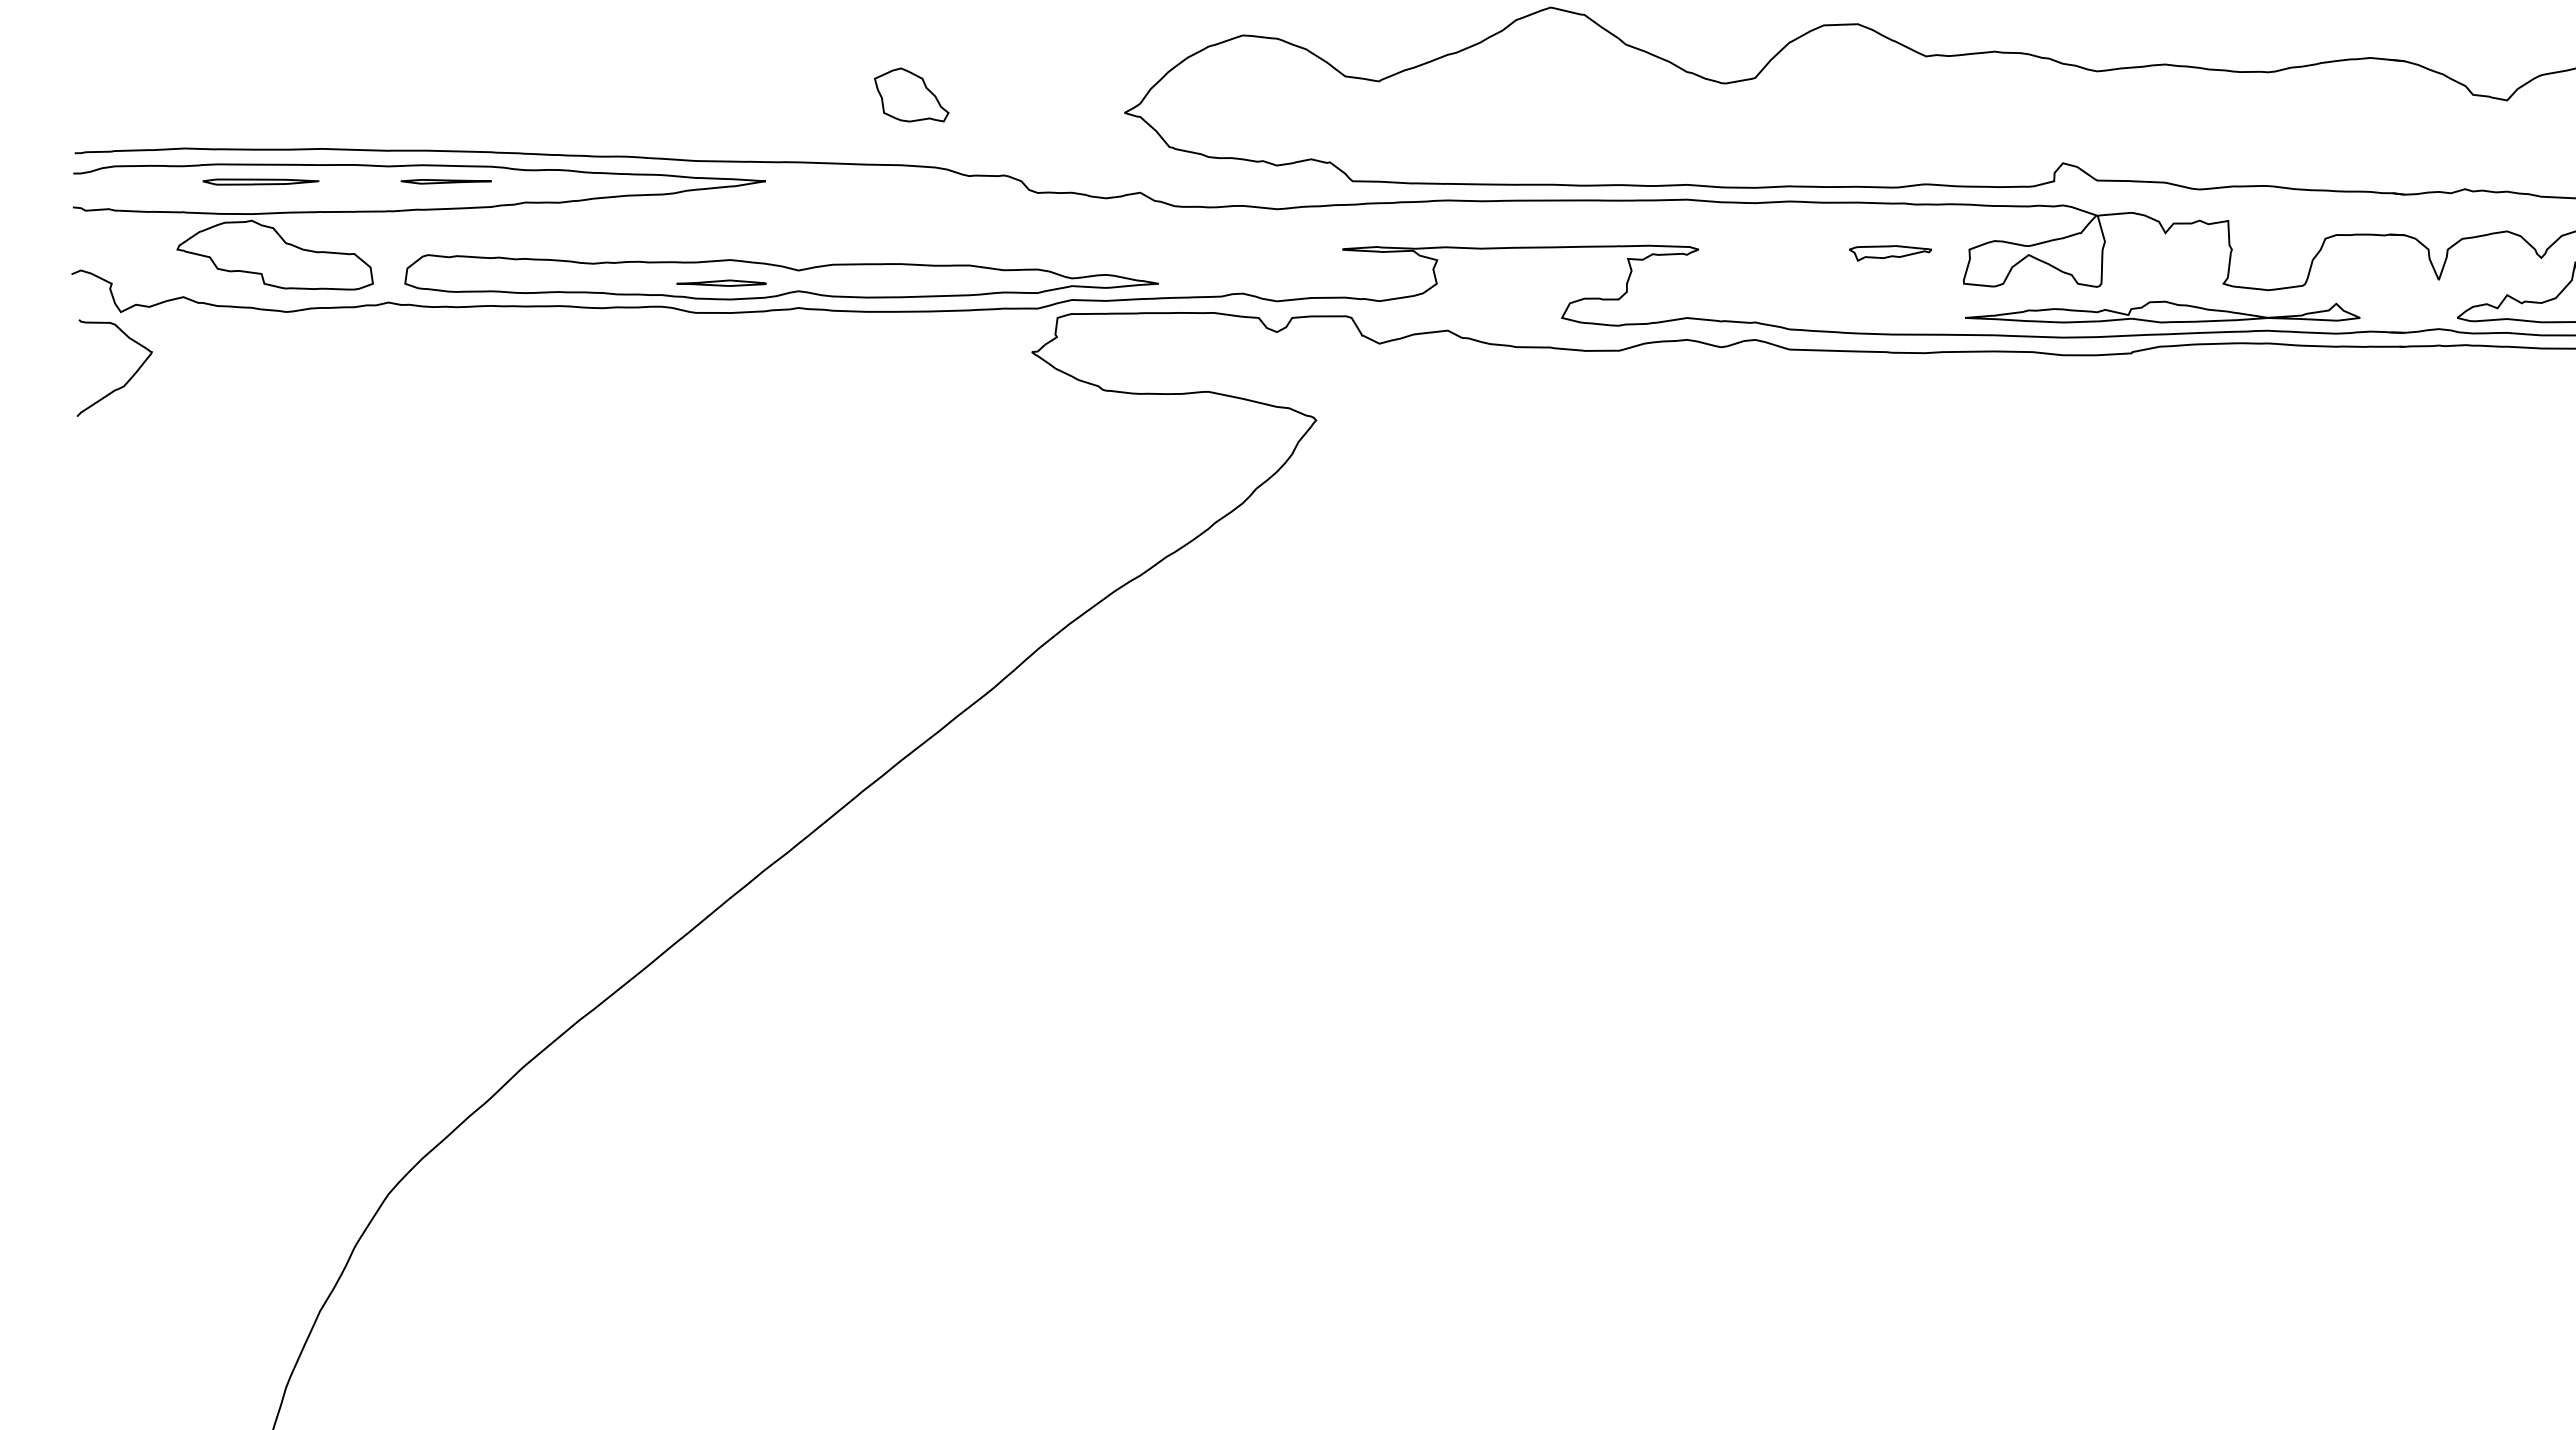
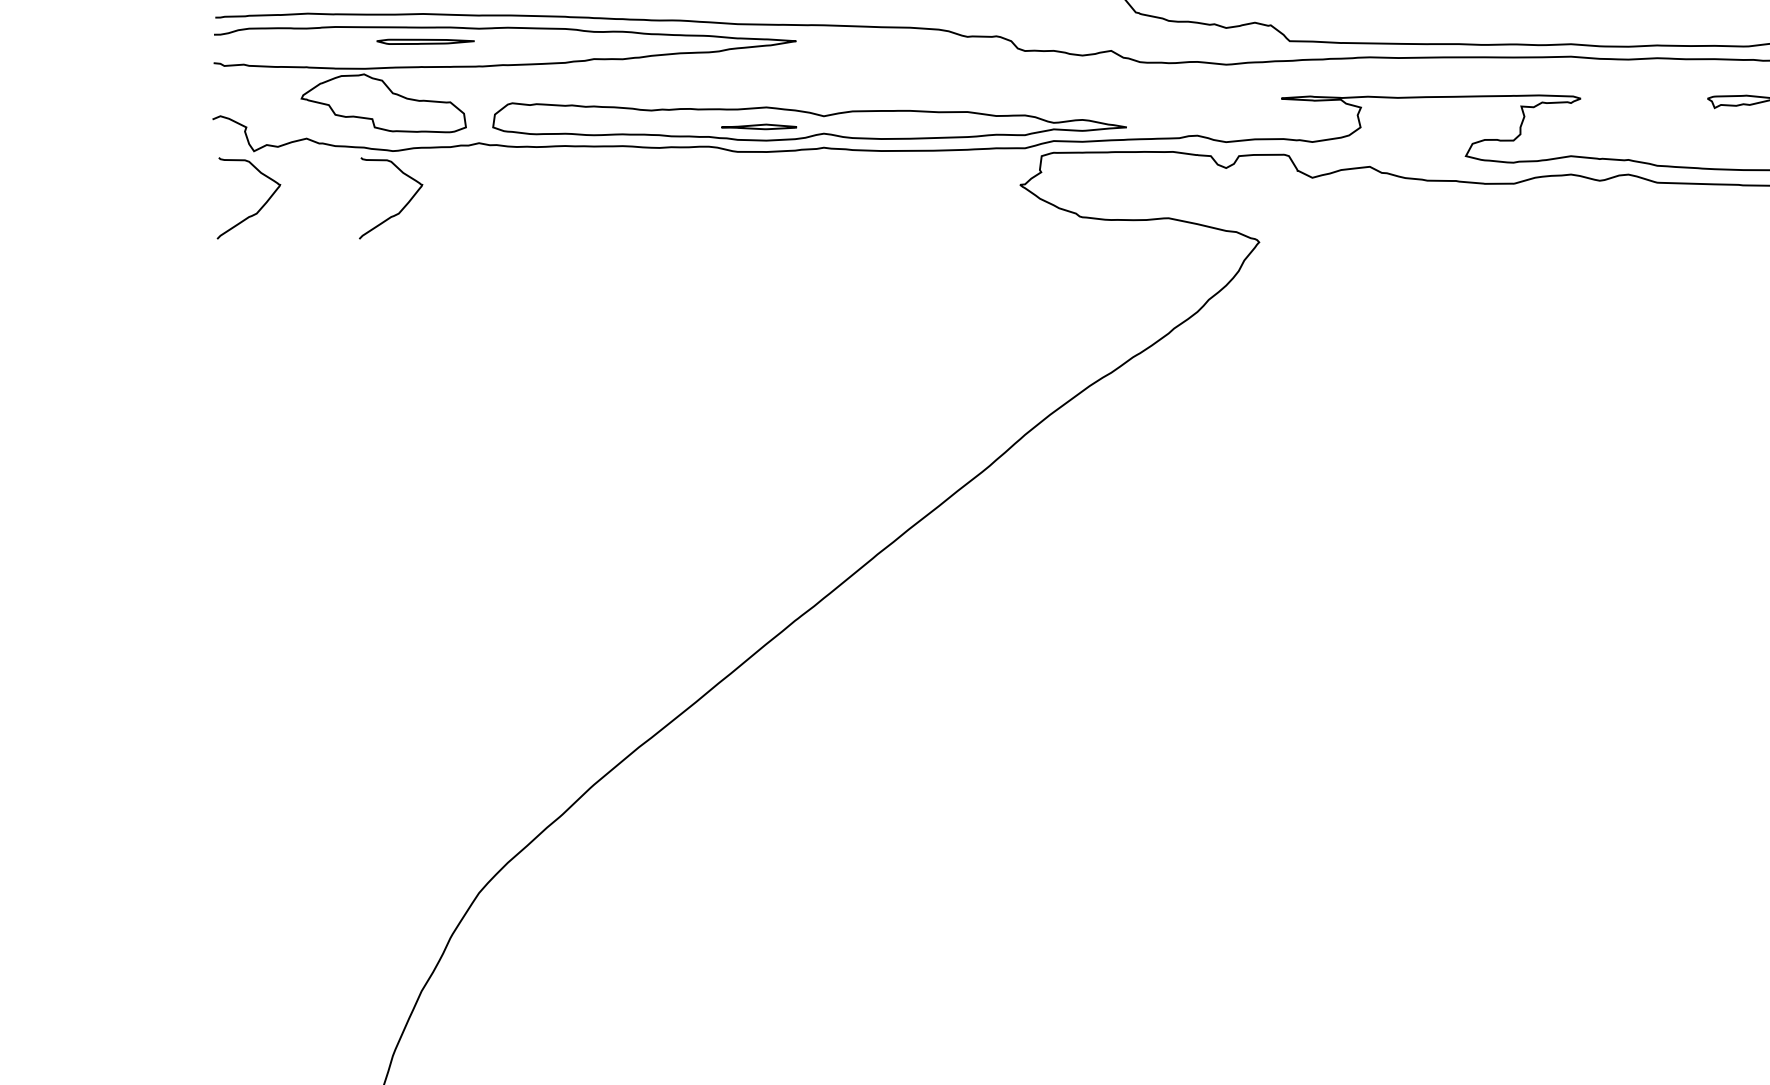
part: (260, 181) -> (425, 41), moved
part: (445, 181) -> (527, 41), removed
curve: (296, 380) -> (401, 208), added

